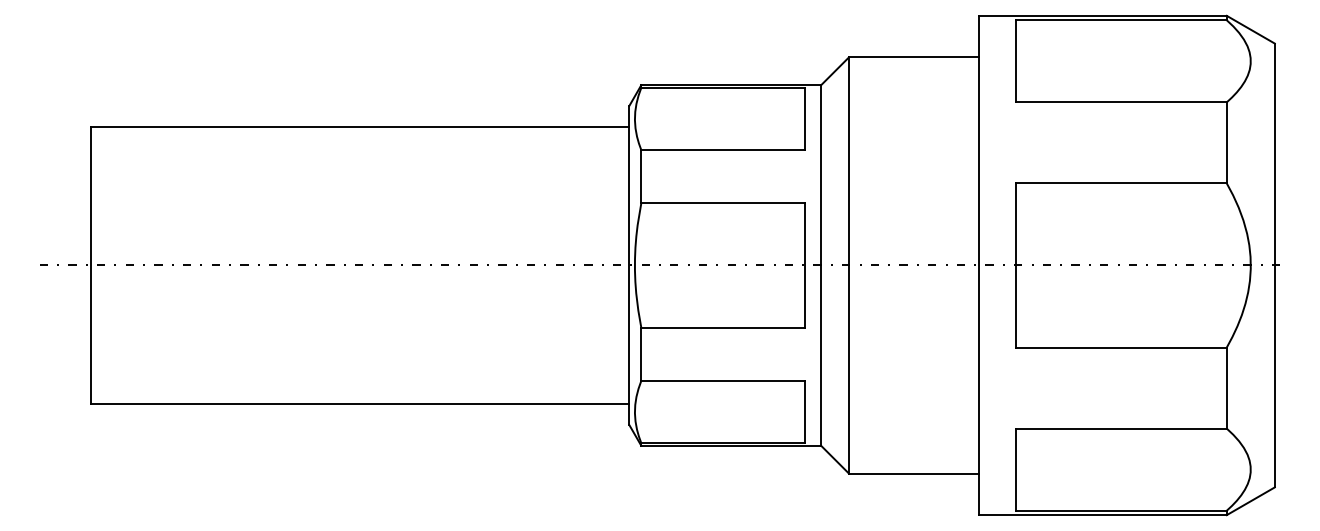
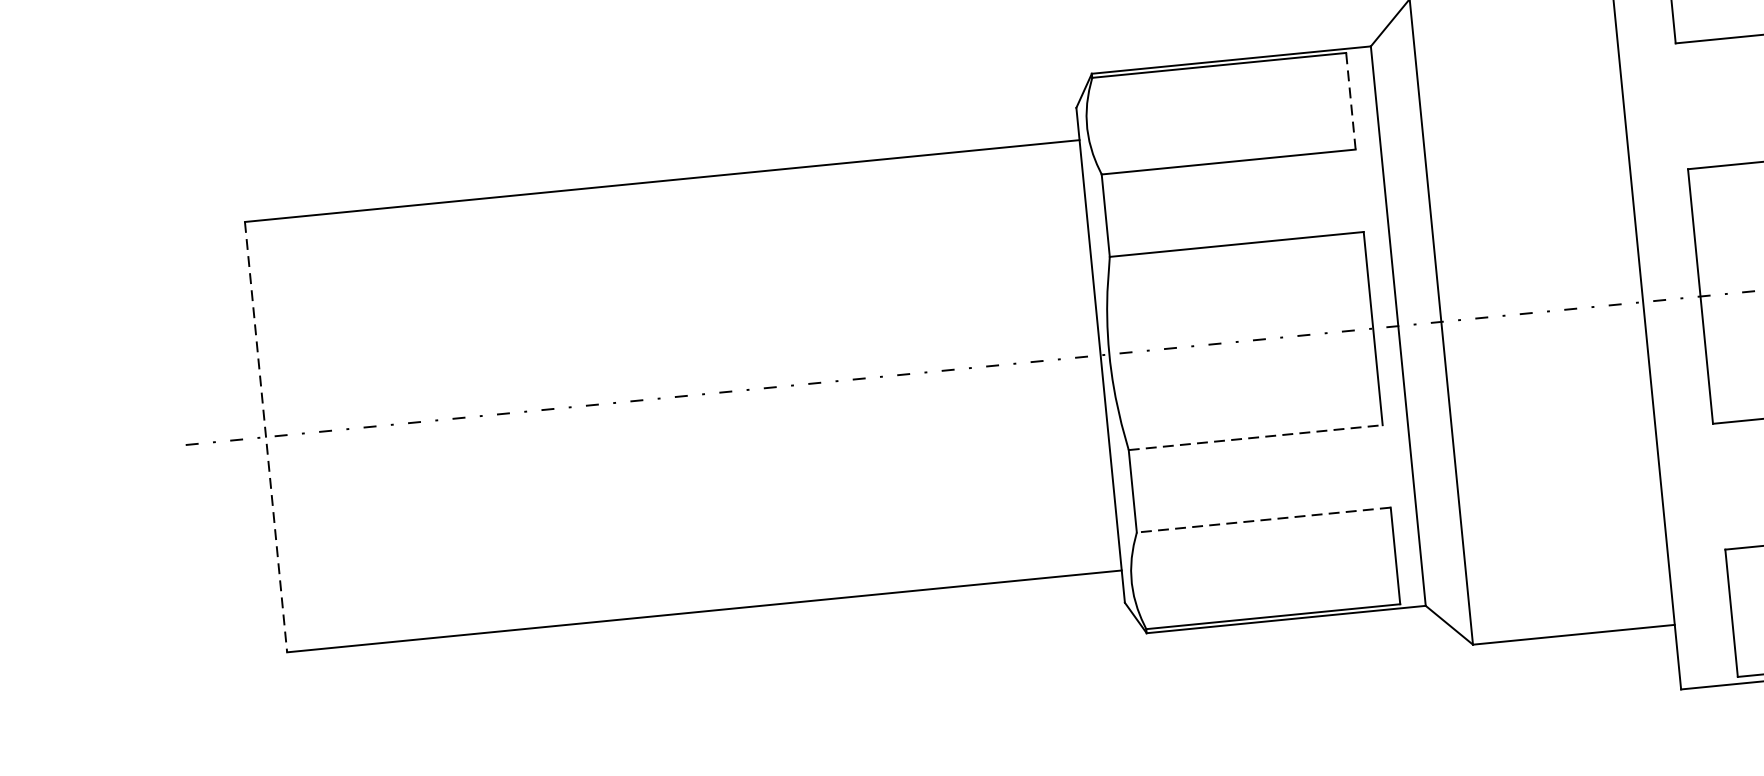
line: (804, 118) -> (1350, 100), solid -> dashed
line: (91, 265) -> (266, 437), solid -> dashed
line: (723, 327) -> (1256, 437), solid -> dashed
line: (723, 380) -> (1264, 519), solid -> dashed

